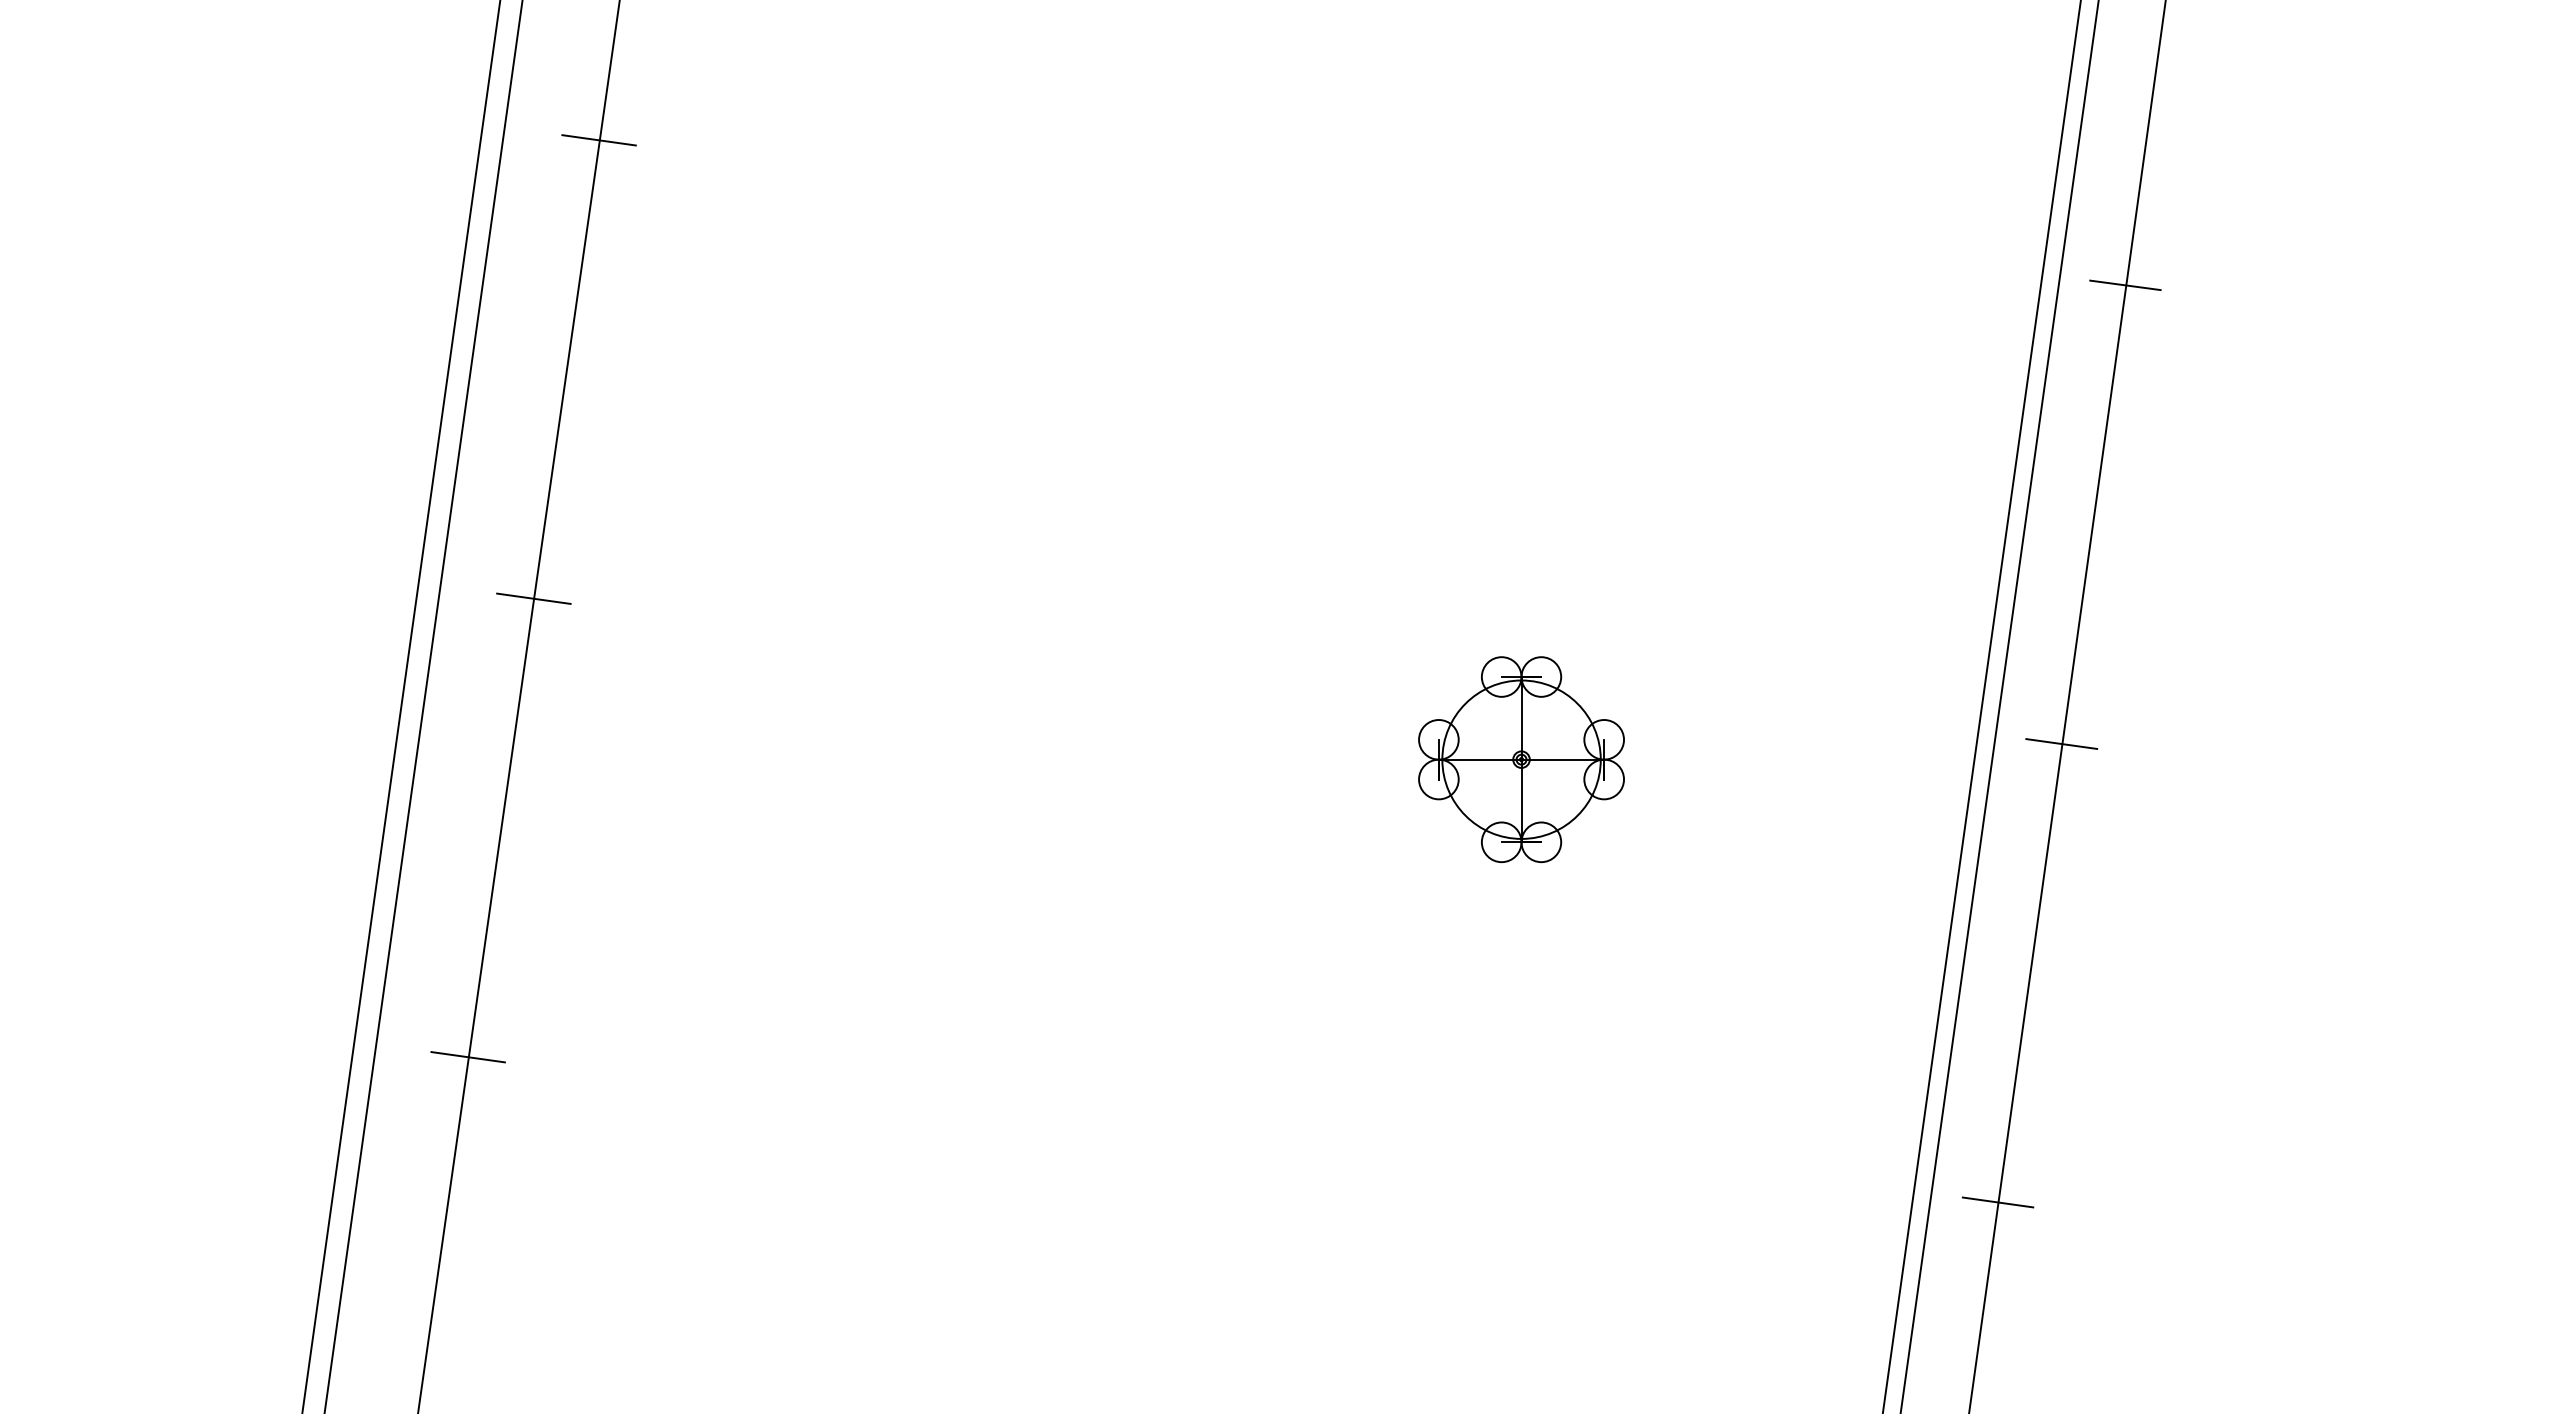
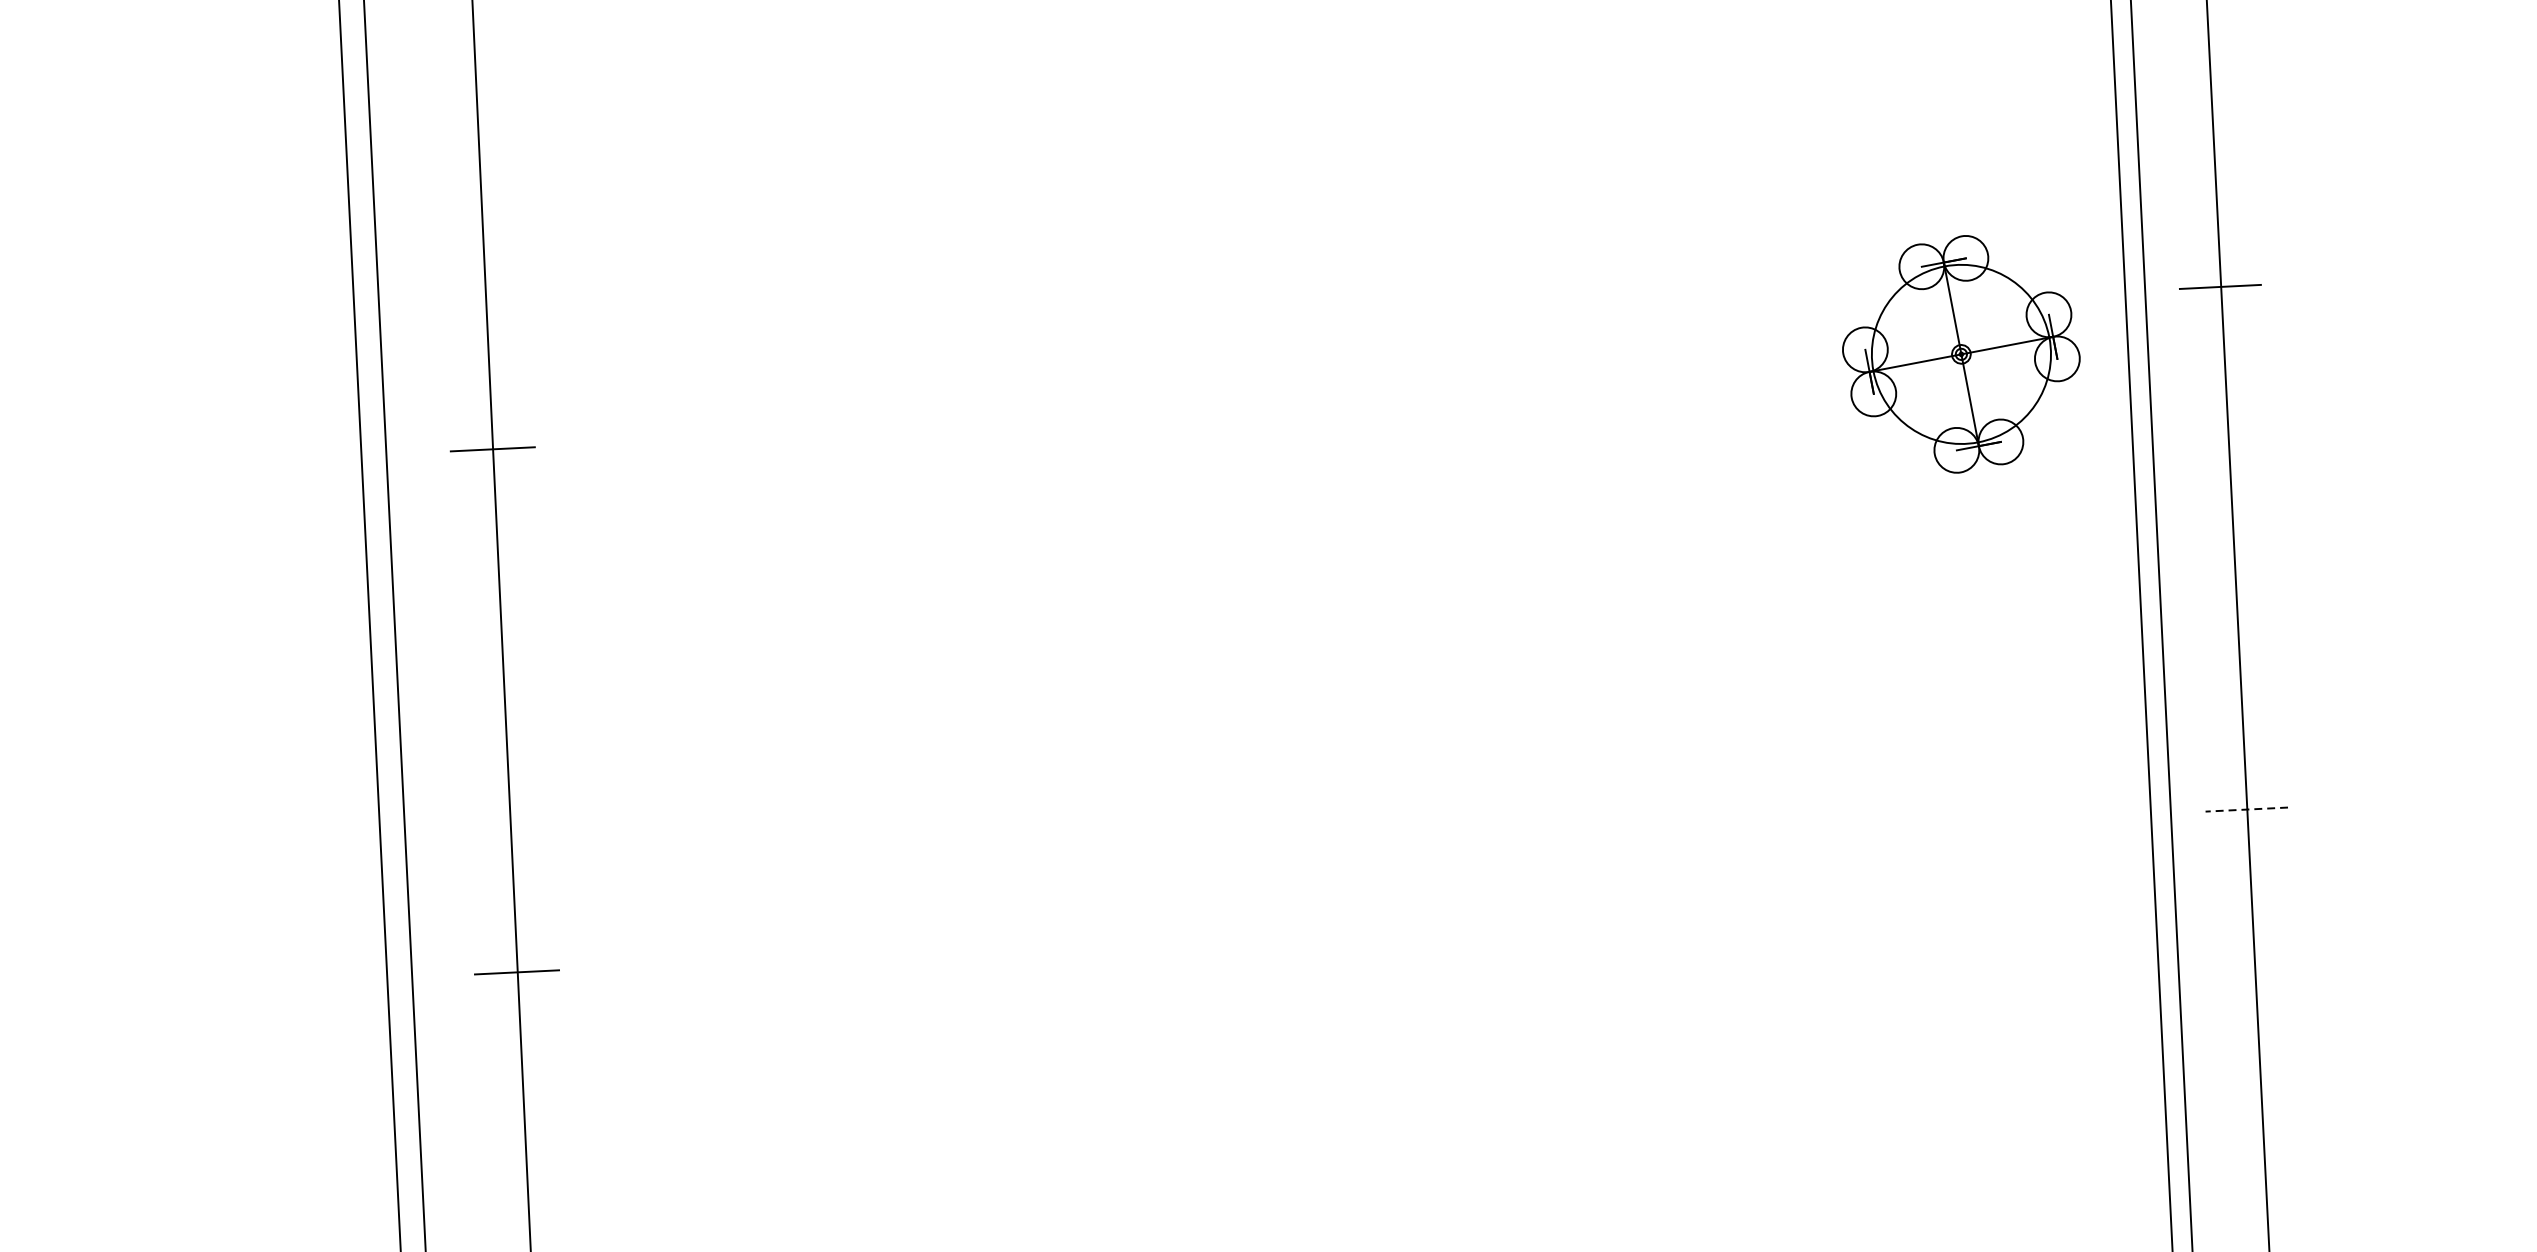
part: (1521, 759) -> (1961, 354), moved
line: (1998, 1202) -> (2247, 809), solid -> dashed

